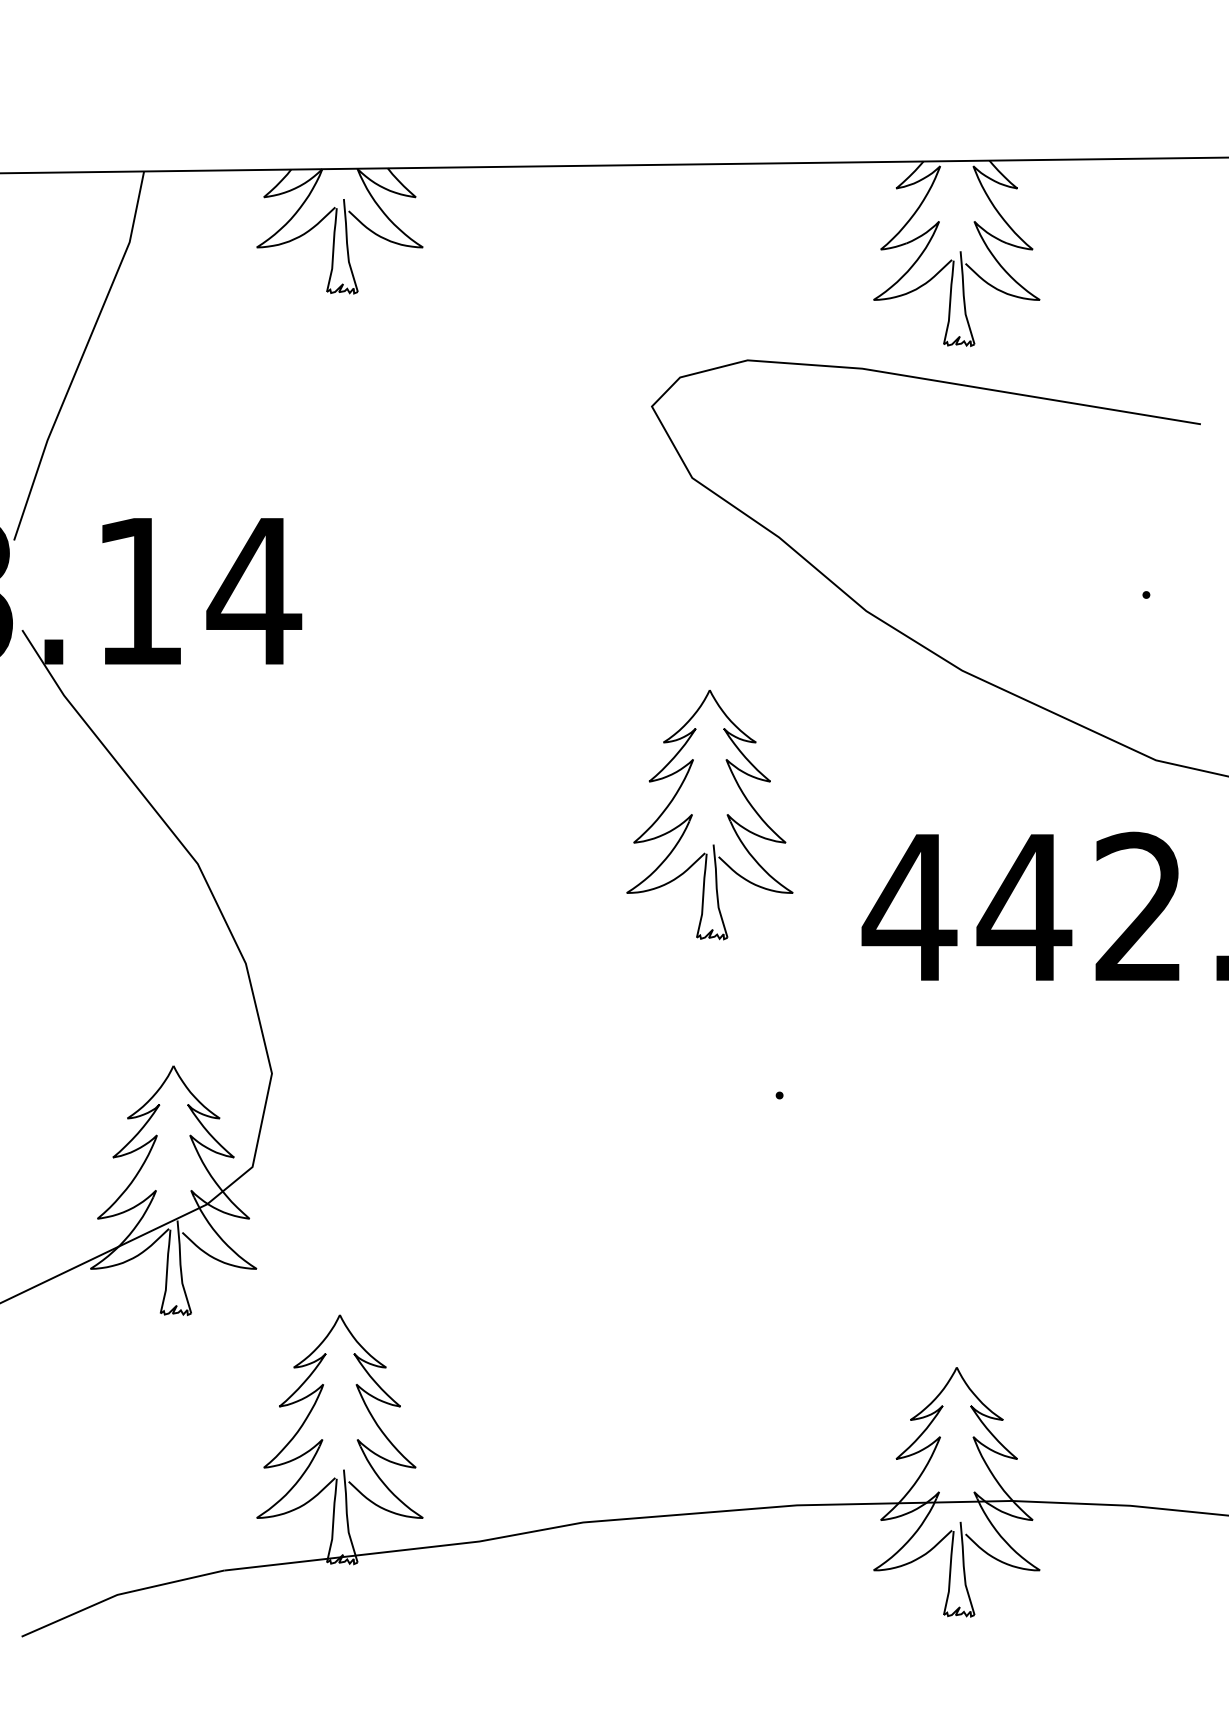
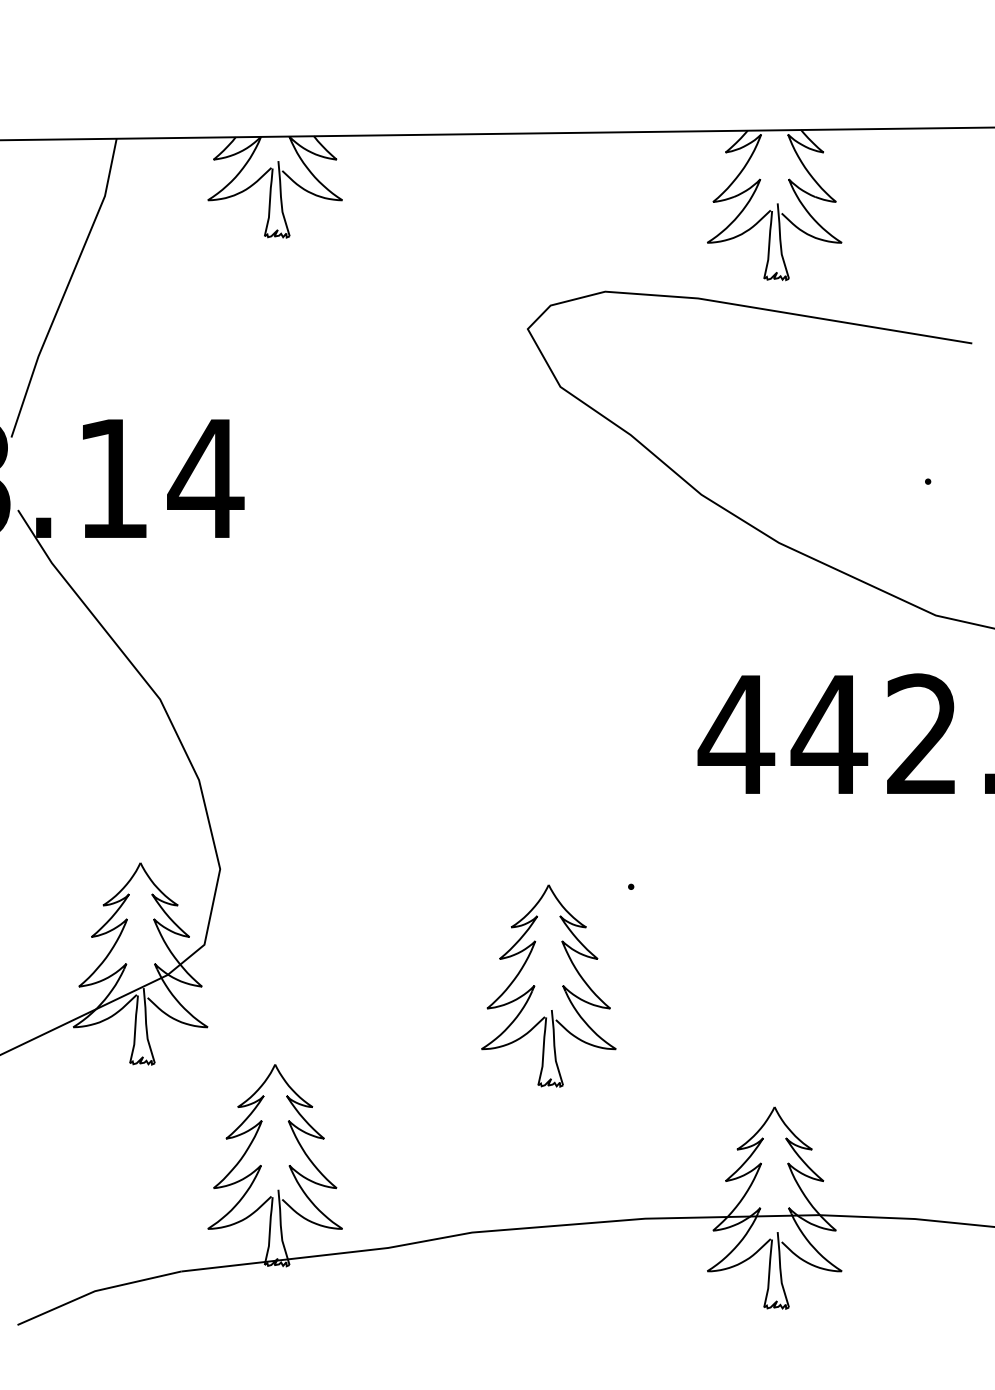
part: (692, 814) -> (534, 985), moved

